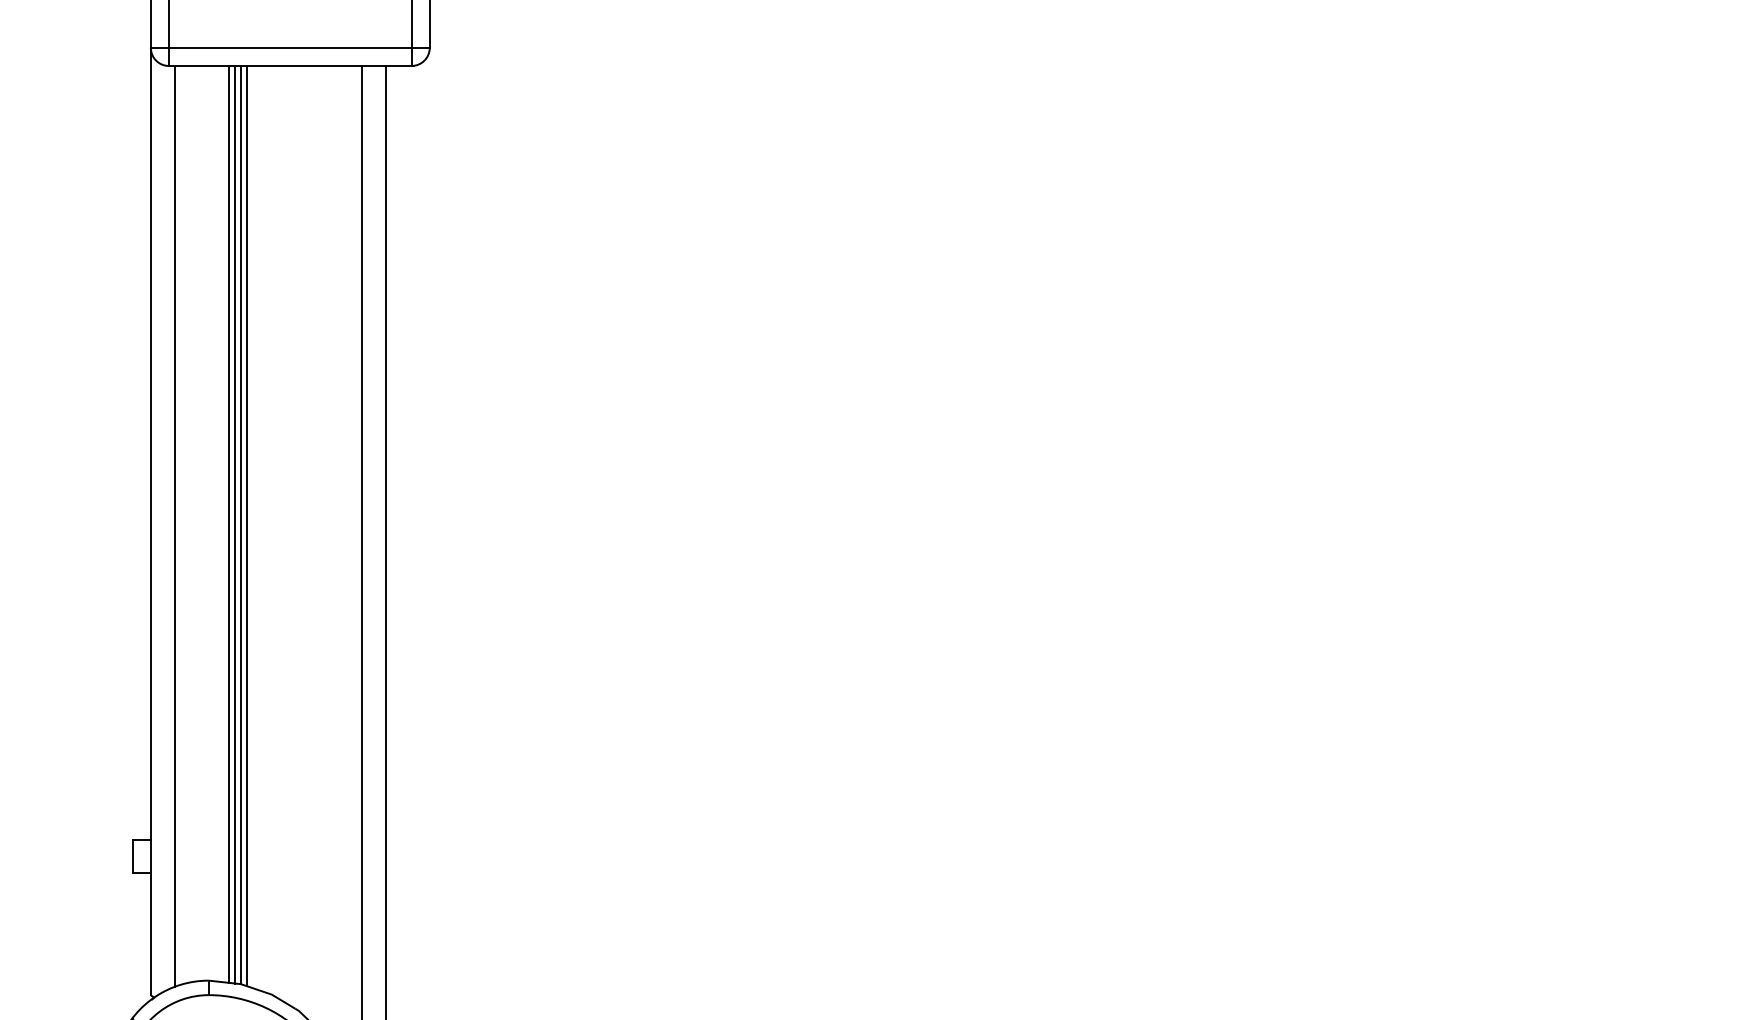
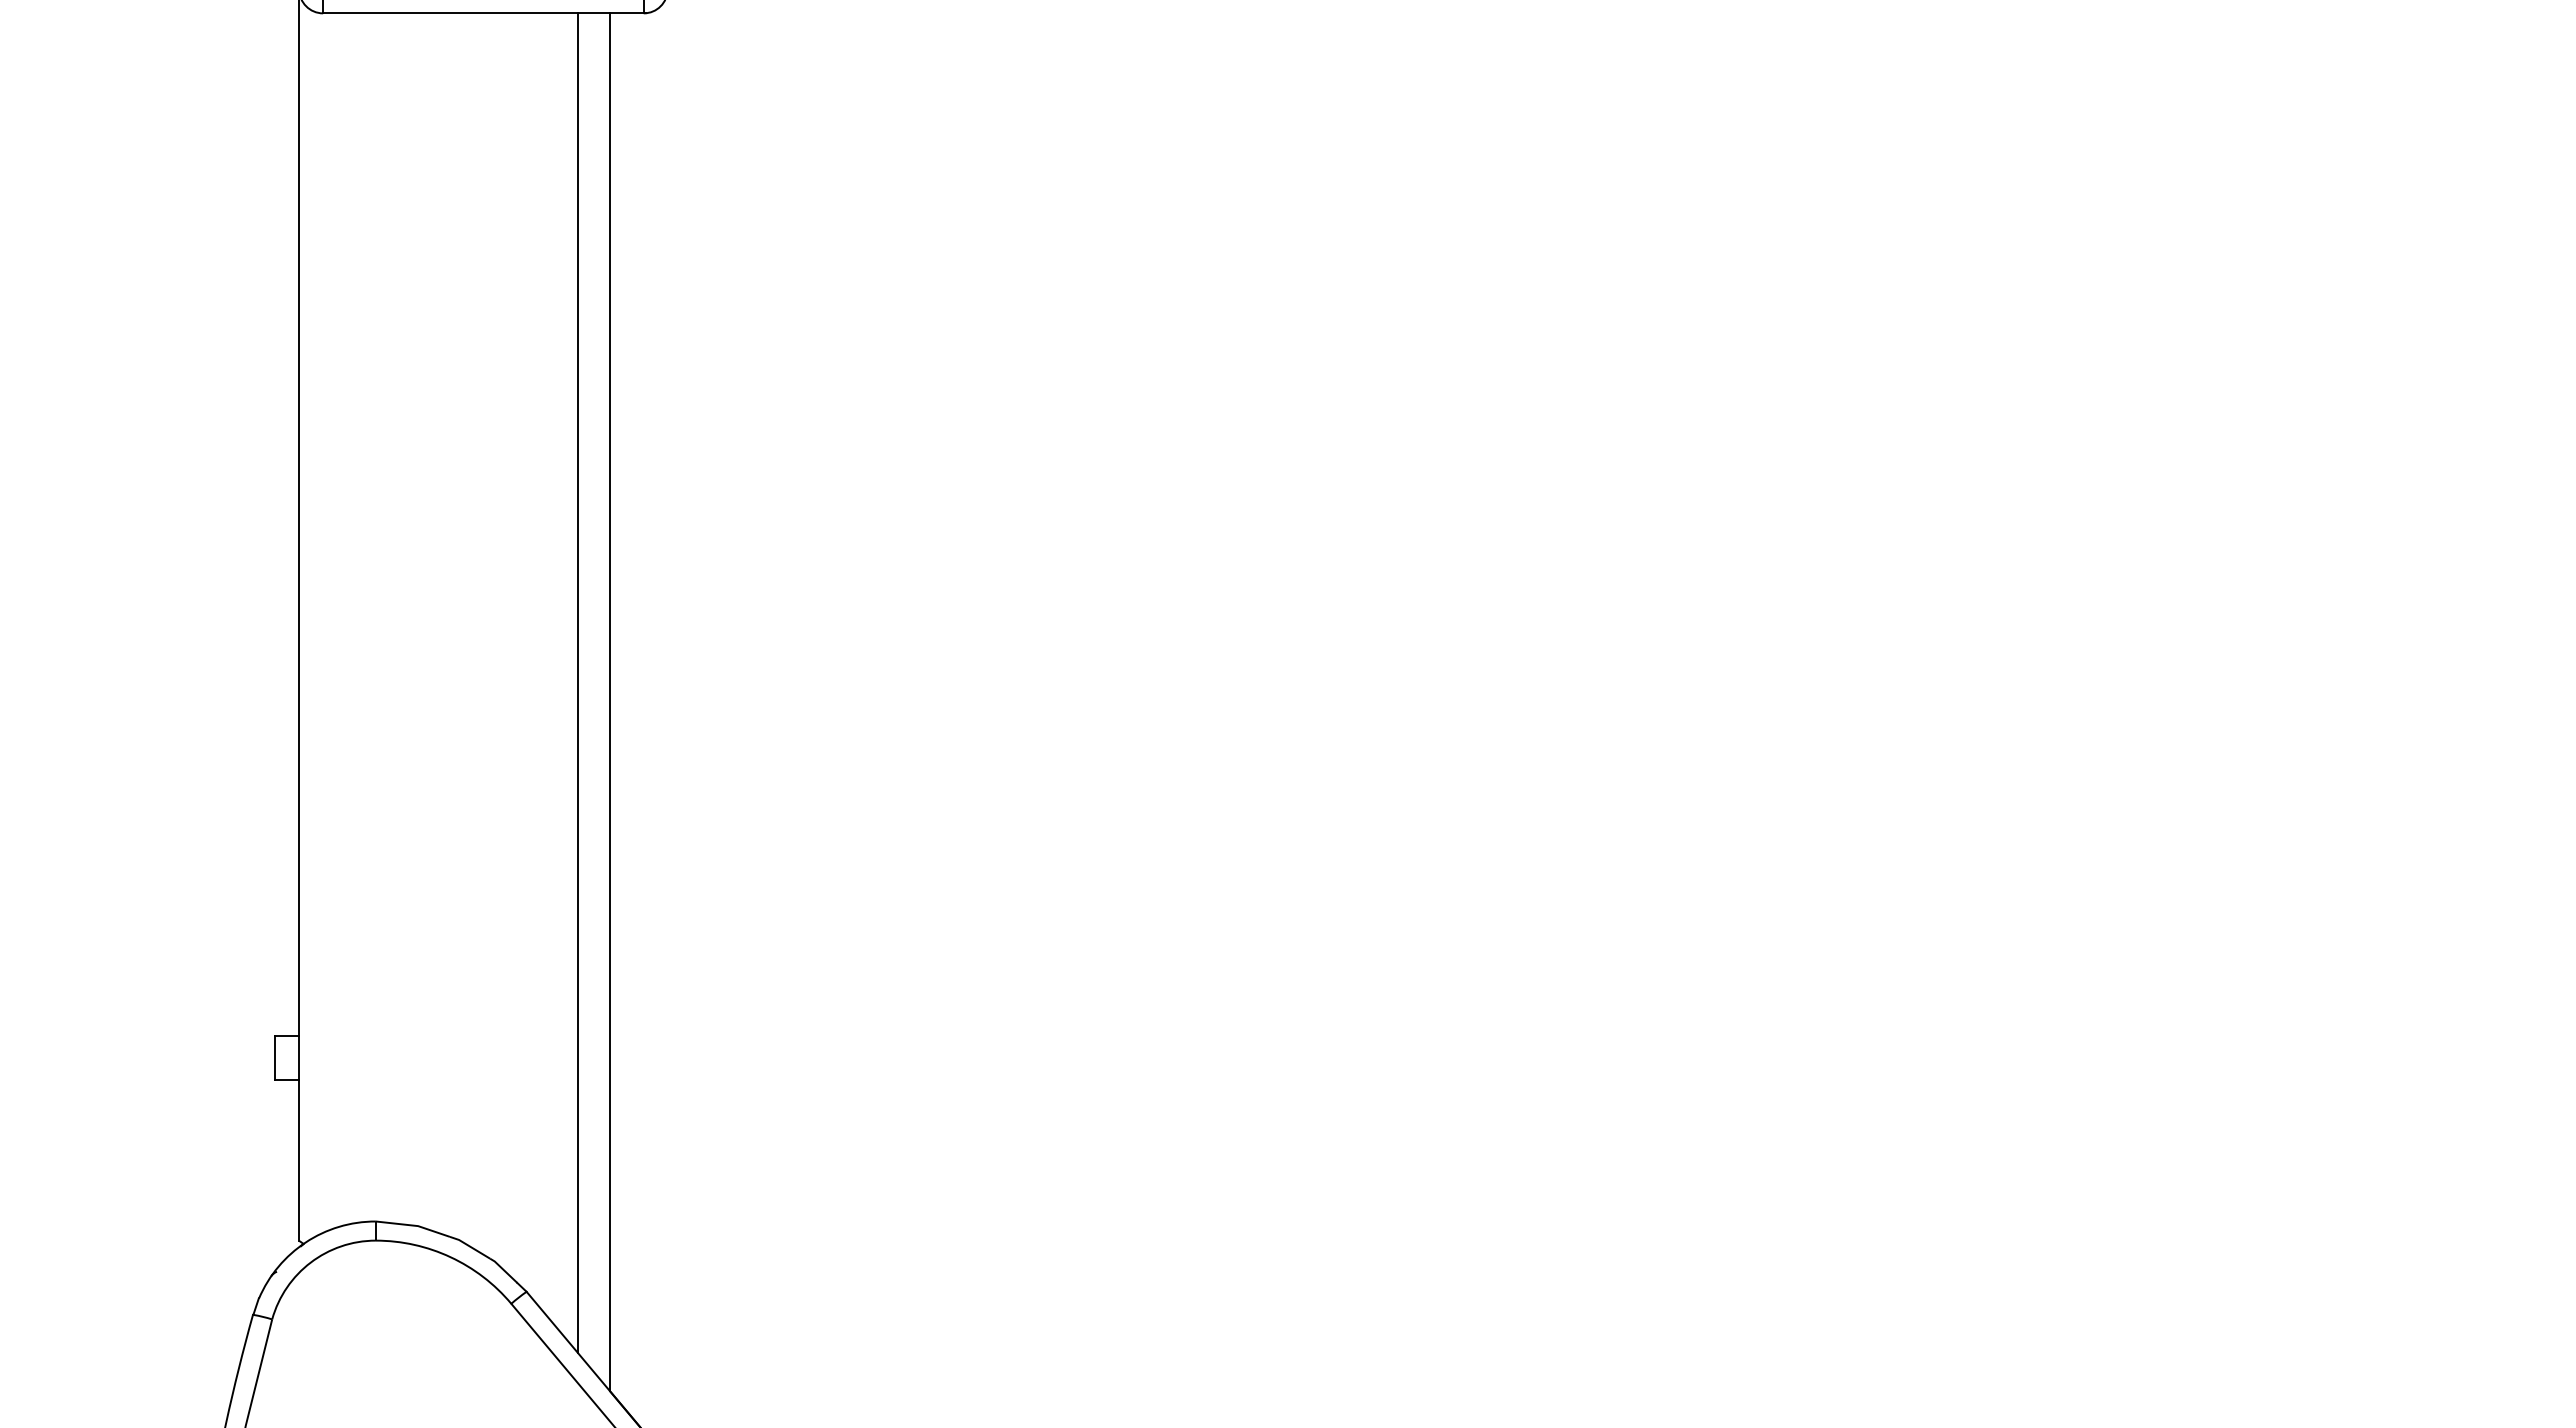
line: (229, 524) -> (402, 618), removed
line: (235, 524) -> (410, 619), removed
line: (241, 524) -> (418, 619), removed
line: (175, 526) -> (331, 621), removed
line: (247, 526) -> (426, 621), removed

